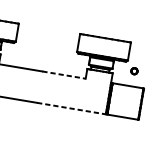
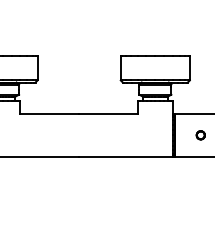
part: (134, 71) -> (200, 135), moved
line: (64, 75) -> (109, 114), dashed -> solid
line: (71, 108) -> (125, 156), dashed -> solid

